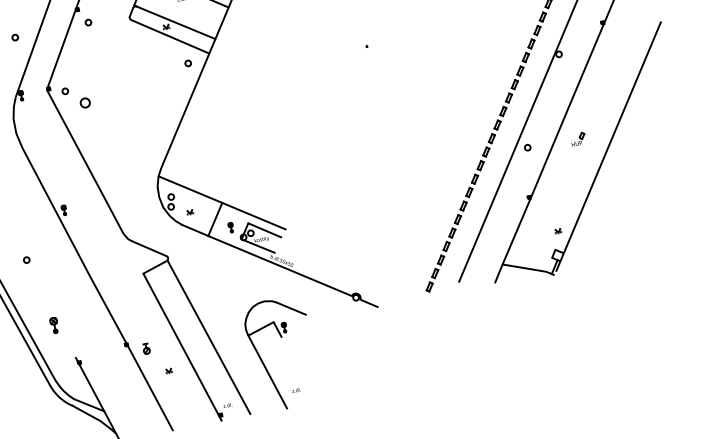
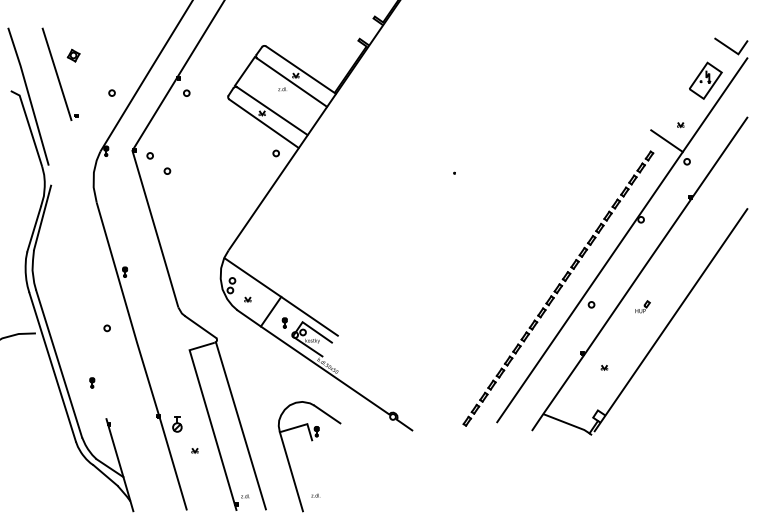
circle: (85, 102) -> (167, 170), size x0.62
part: (558, 230) -> (604, 367), moved
circle: (26, 260) -> (106, 328), moved
part: (54, 324) -> (92, 382), size x0.62
part: (146, 348) -> (177, 424), size x1.43

